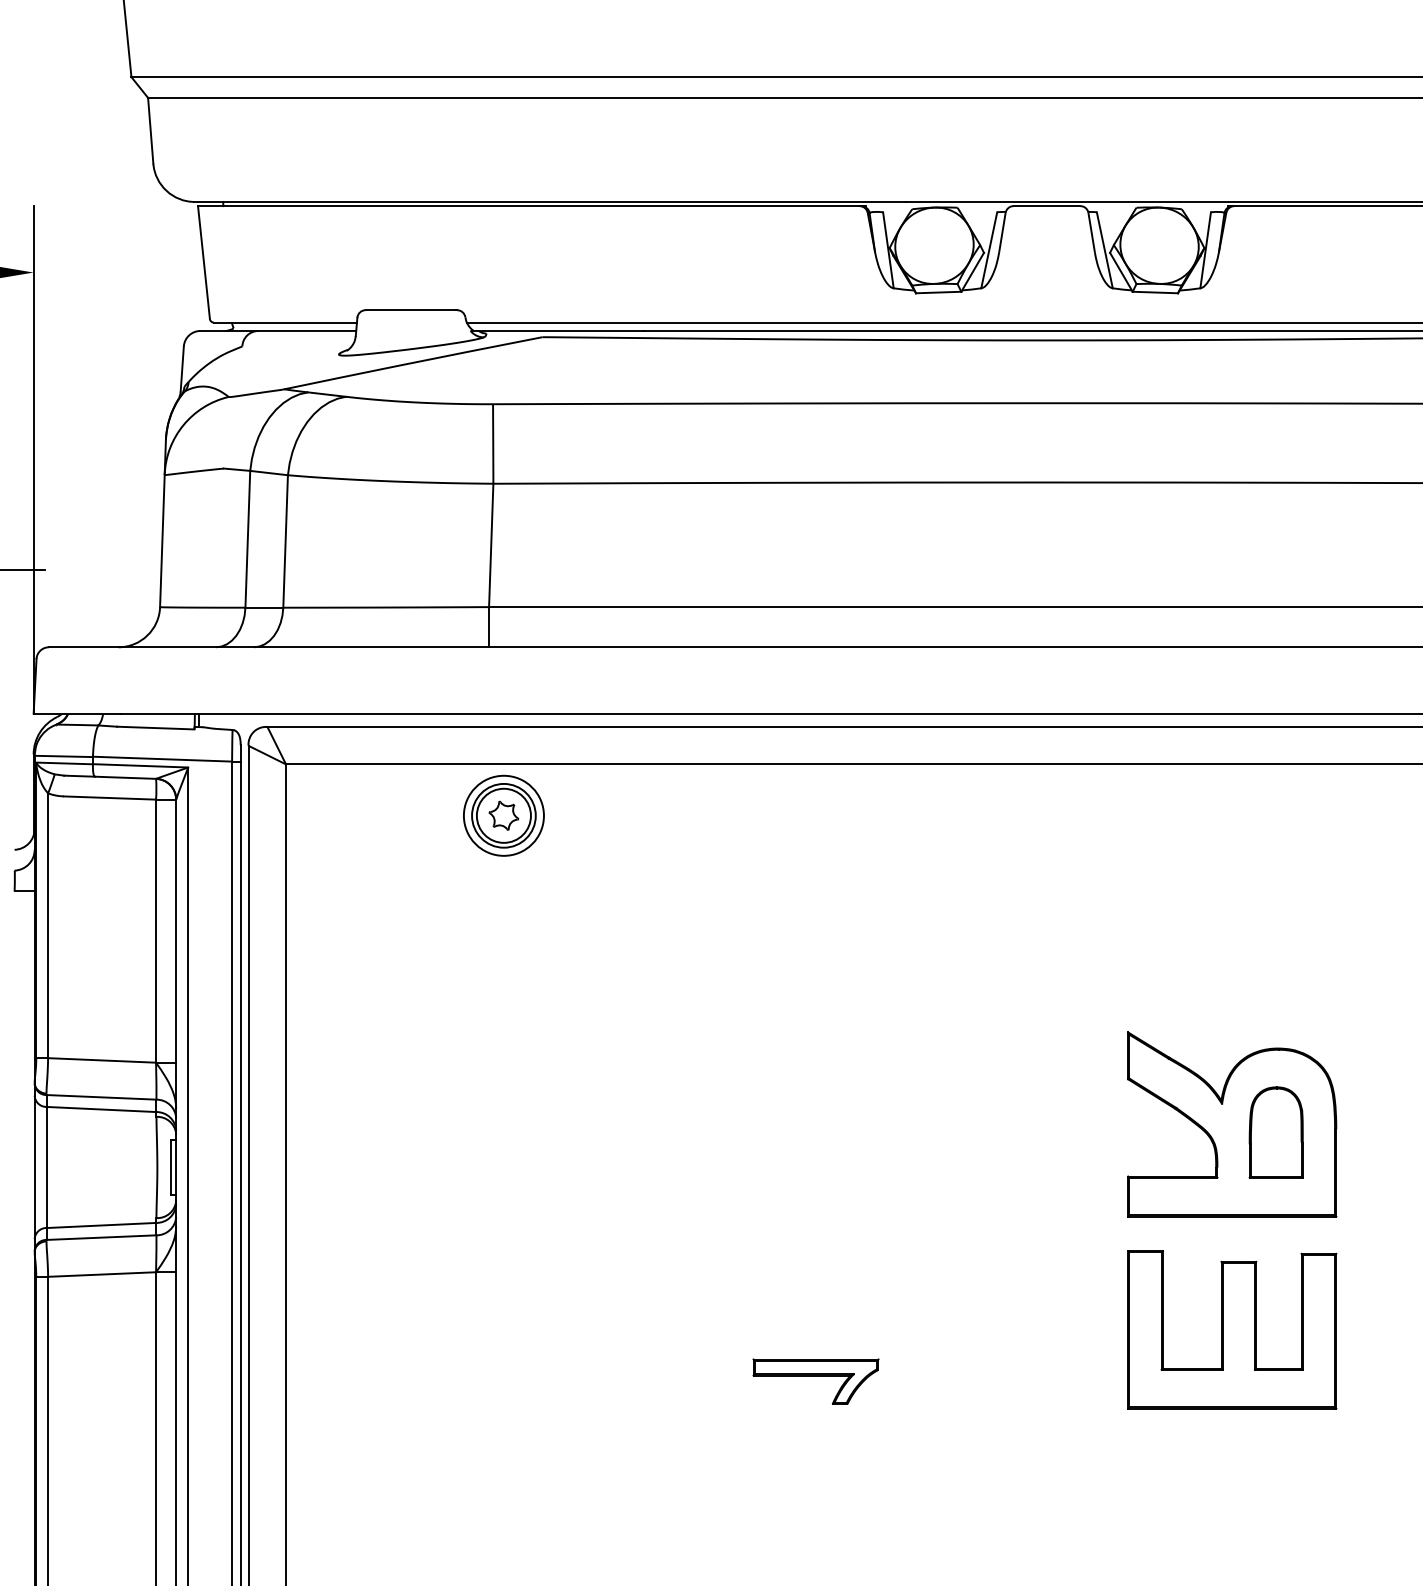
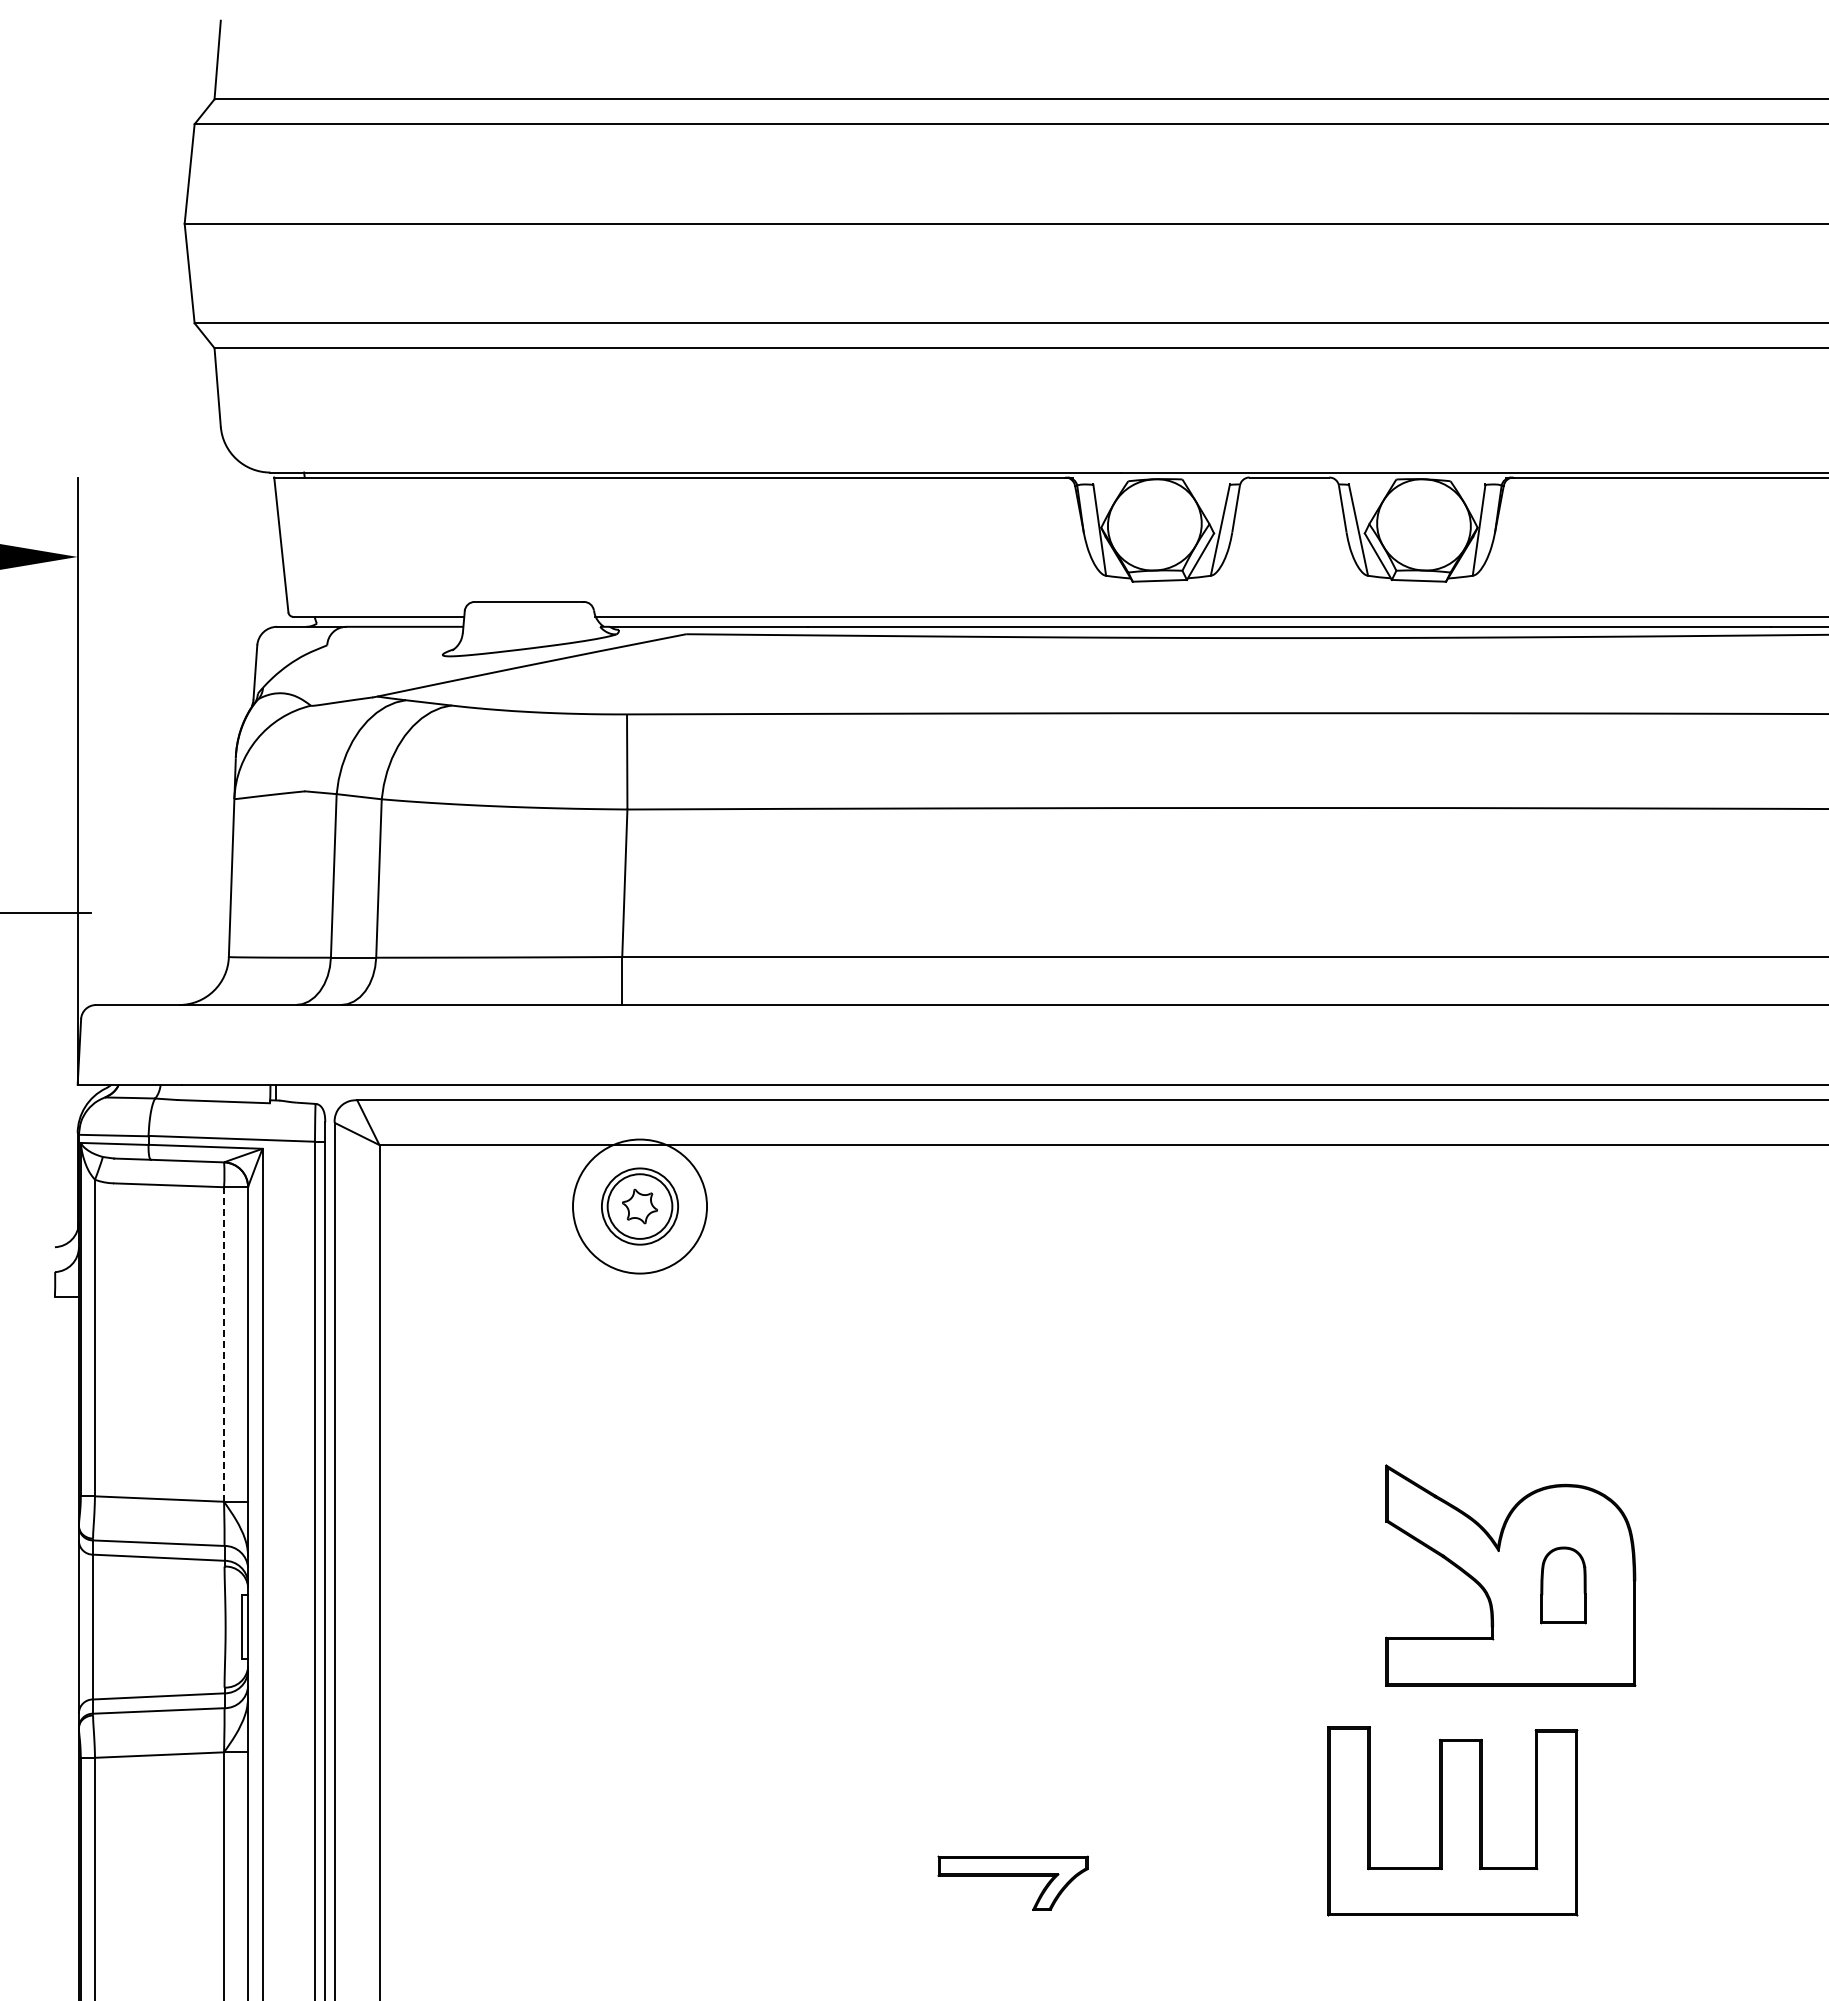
circle: (503, 815) -> (639, 1206), size x1.4
line: (156, 932) -> (224, 1345), solid -> dashed
part: (1276, 1132) -> (1563, 1585), size x0.7
part: (1231, 1330) -> (1452, 1821), moved

